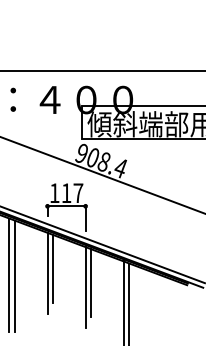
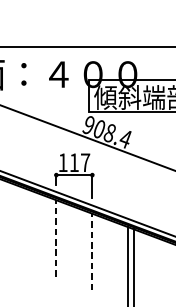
line: (53, 268) -> (61, 233), removed
line: (47, 272) -> (56, 237), solid -> dashed
line: (9, 274) -> (20, 239), removed
line: (15, 275) -> (26, 240), removed
line: (91, 283) -> (97, 248), removed
line: (85, 287) -> (92, 251), solid -> dashed

